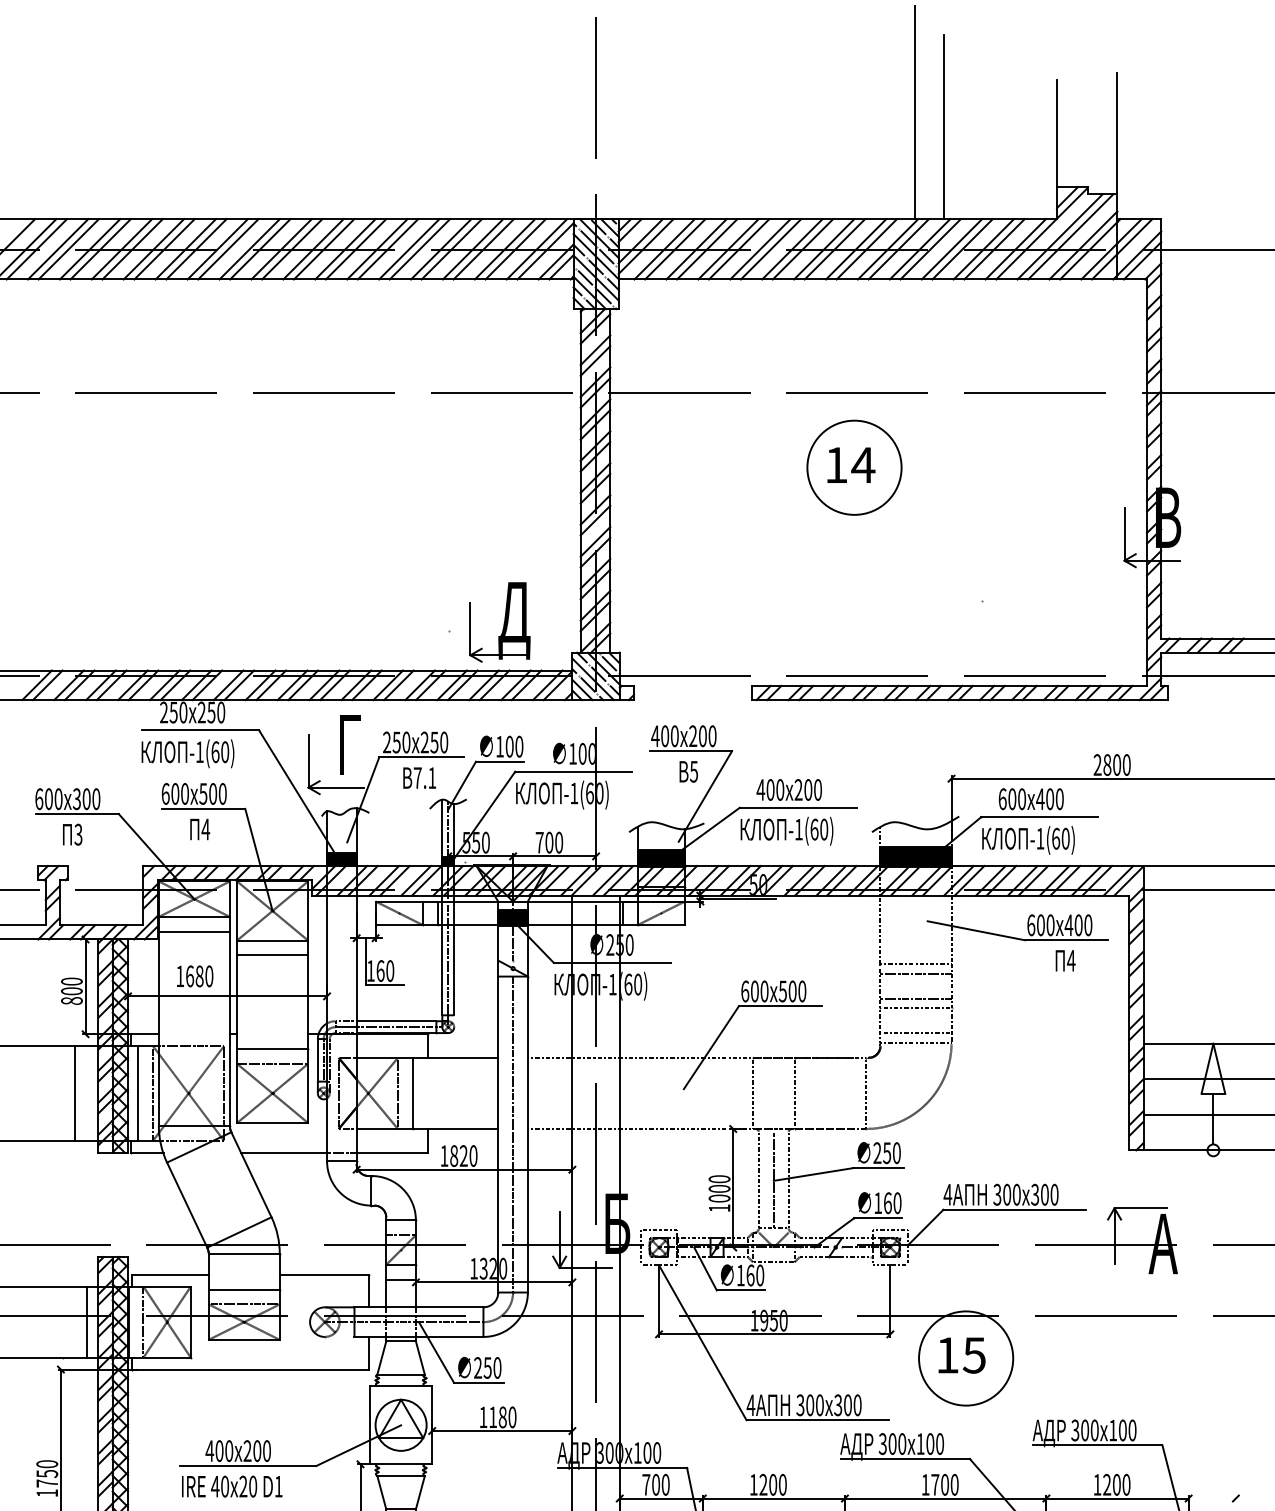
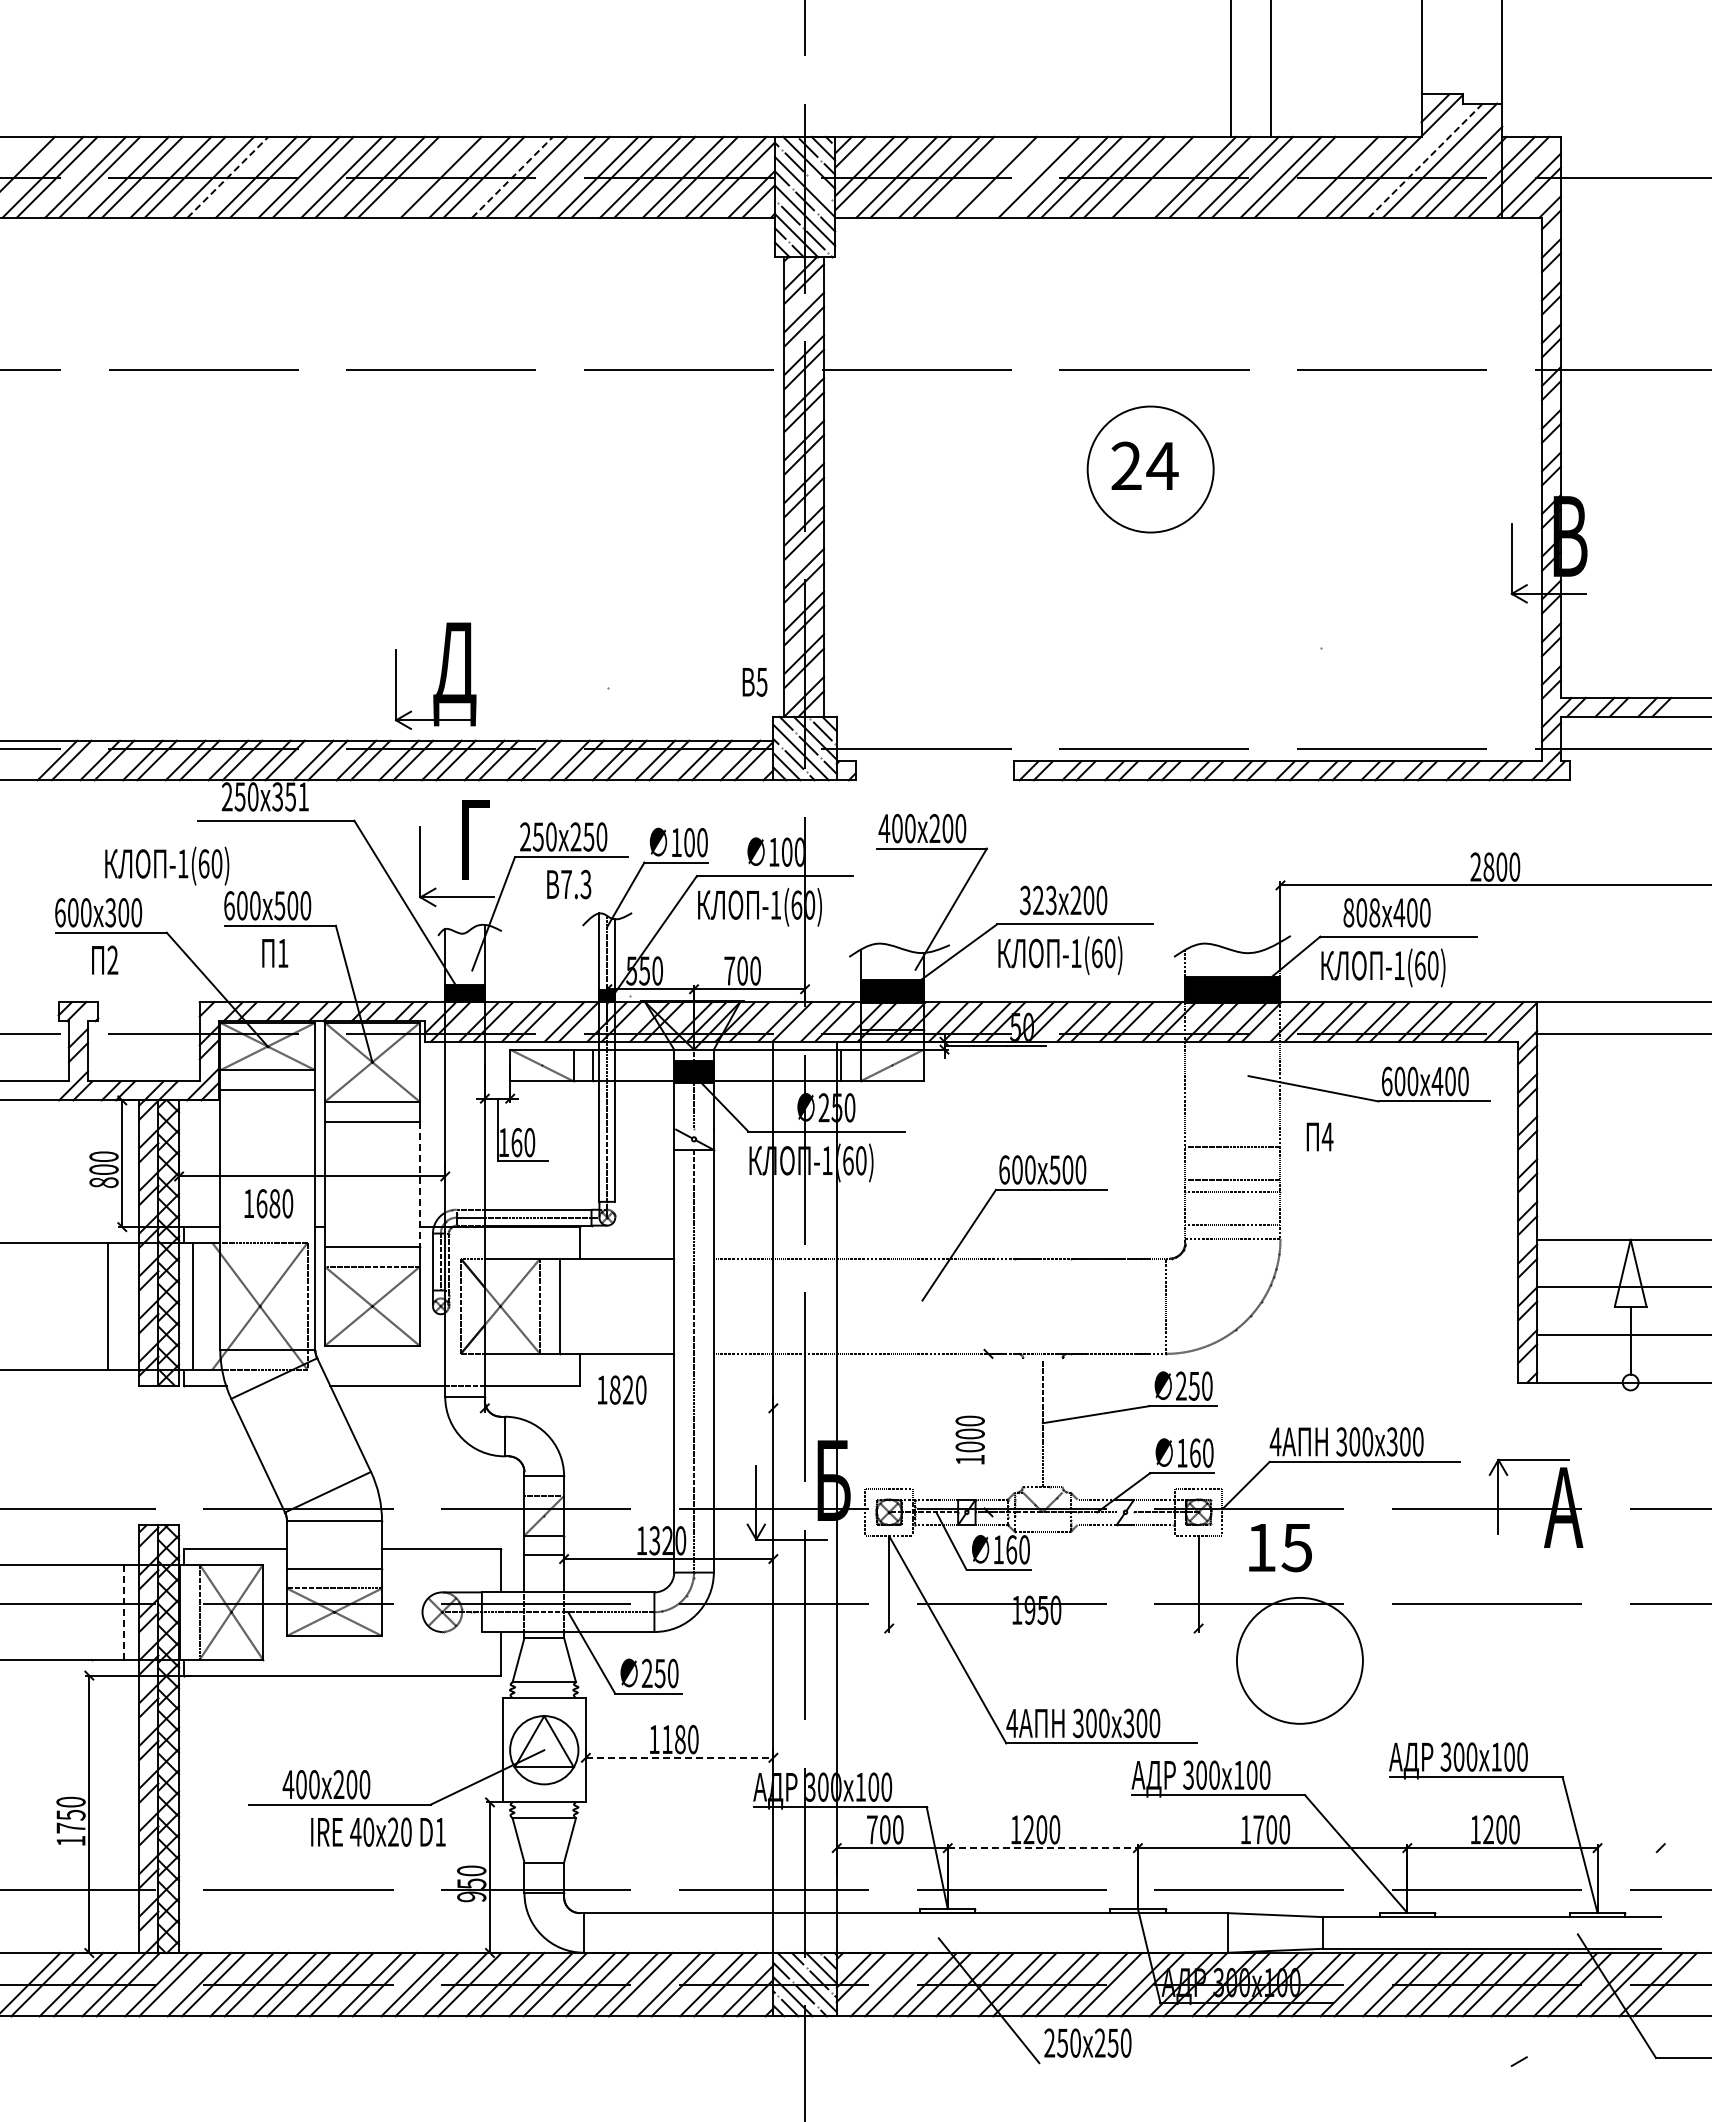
line: (1059, 236) -> (1425, 160), solid -> dashed
line: (164, 248) -> (228, 176), solid -> dashed
line: (313, 248) -> (426, 176), removed
line: (377, 248) -> (512, 176), solid -> dashed
line: (728, 248) -> (981, 176), removed
line: (760, 248) -> (1024, 176), removed
line: (866, 248) -> (1166, 176), removed
line: (983, 248) -> (1323, 176), removed
line: (606, 256) -> (819, 187), removed
text: (836, 464) -> (1126, 465), 14 -> 24
part: (499, 621) -> (435, 675), moved
text: (211, 712) -> (290, 796), 250 -> 351
text: (188, 753) -> (167, 865), moved
text: (688, 772) -> (754, 682), moved
text: (431, 778) -> (585, 884), 7.1 -> 7.3
text: (769, 789) -> (1037, 900), 400x200 -> 323x200
text: (1012, 798) -> (1361, 912), 600x400 -> 808x400
text: (205, 829) -> (282, 953), 4 -> 1
text: (78, 834) -> (112, 960), 3 -> 2
text: (1065, 960) -> (1319, 1136), moved
line: (915, 963) -> (1232, 1132), removed
text: (194, 976) -> (268, 1203), moved
line: (307, 1002) -> (419, 1184), solid -> dashed
line: (153, 1092) -> (212, 1305), removed
line: (753, 1092) -> (1015, 1305), removed
line: (794, 1092) -> (1070, 1305), removed
line: (464, 1169) -> (628, 1408), removed
line: (758, 1180) -> (1022, 1422), removed
line: (788, 1180) -> (1062, 1422), removed
line: (733, 1187) -> (988, 1432), removed
line: (86, 1322) -> (123, 1612), solid -> dashed
line: (774, 1334) -> (1043, 1628), removed
text: (962, 1356) -> (1280, 1548), moved
line: (502, 1430) -> (679, 1757), solid -> dashed
text: (232, 1486) -> (378, 1831), moved
line: (774, 1498) -> (1043, 1848), solid -> dashed

